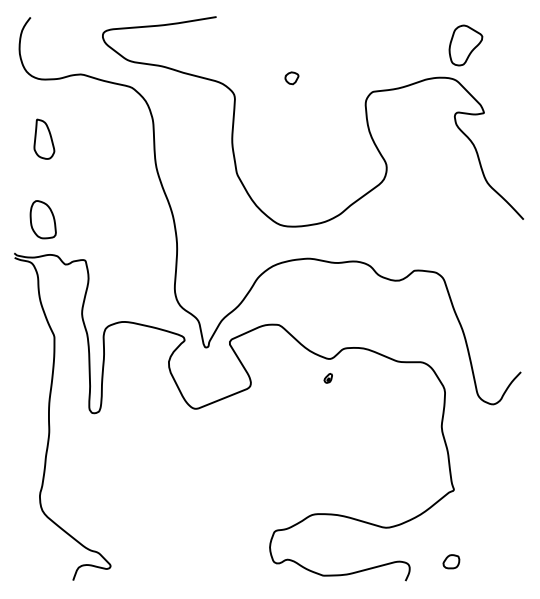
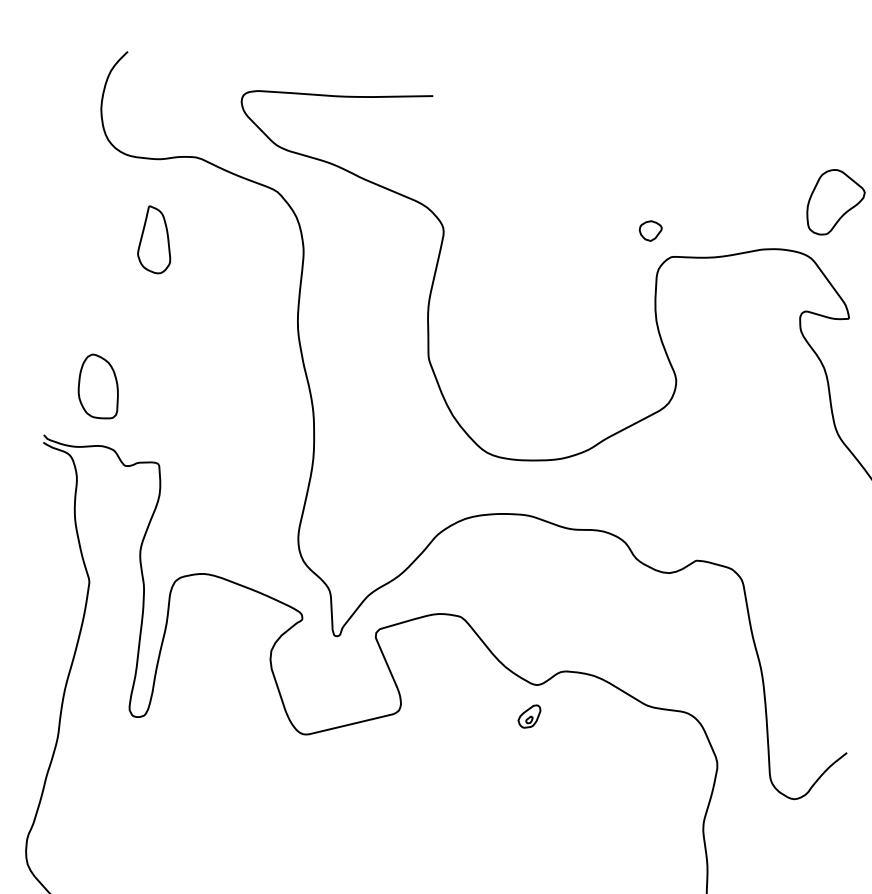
part: (291, 78) -> (649, 231), moved
part: (44, 138) -> (156, 238), moved
part: (327, 378) -> (527, 716), size x1.6

